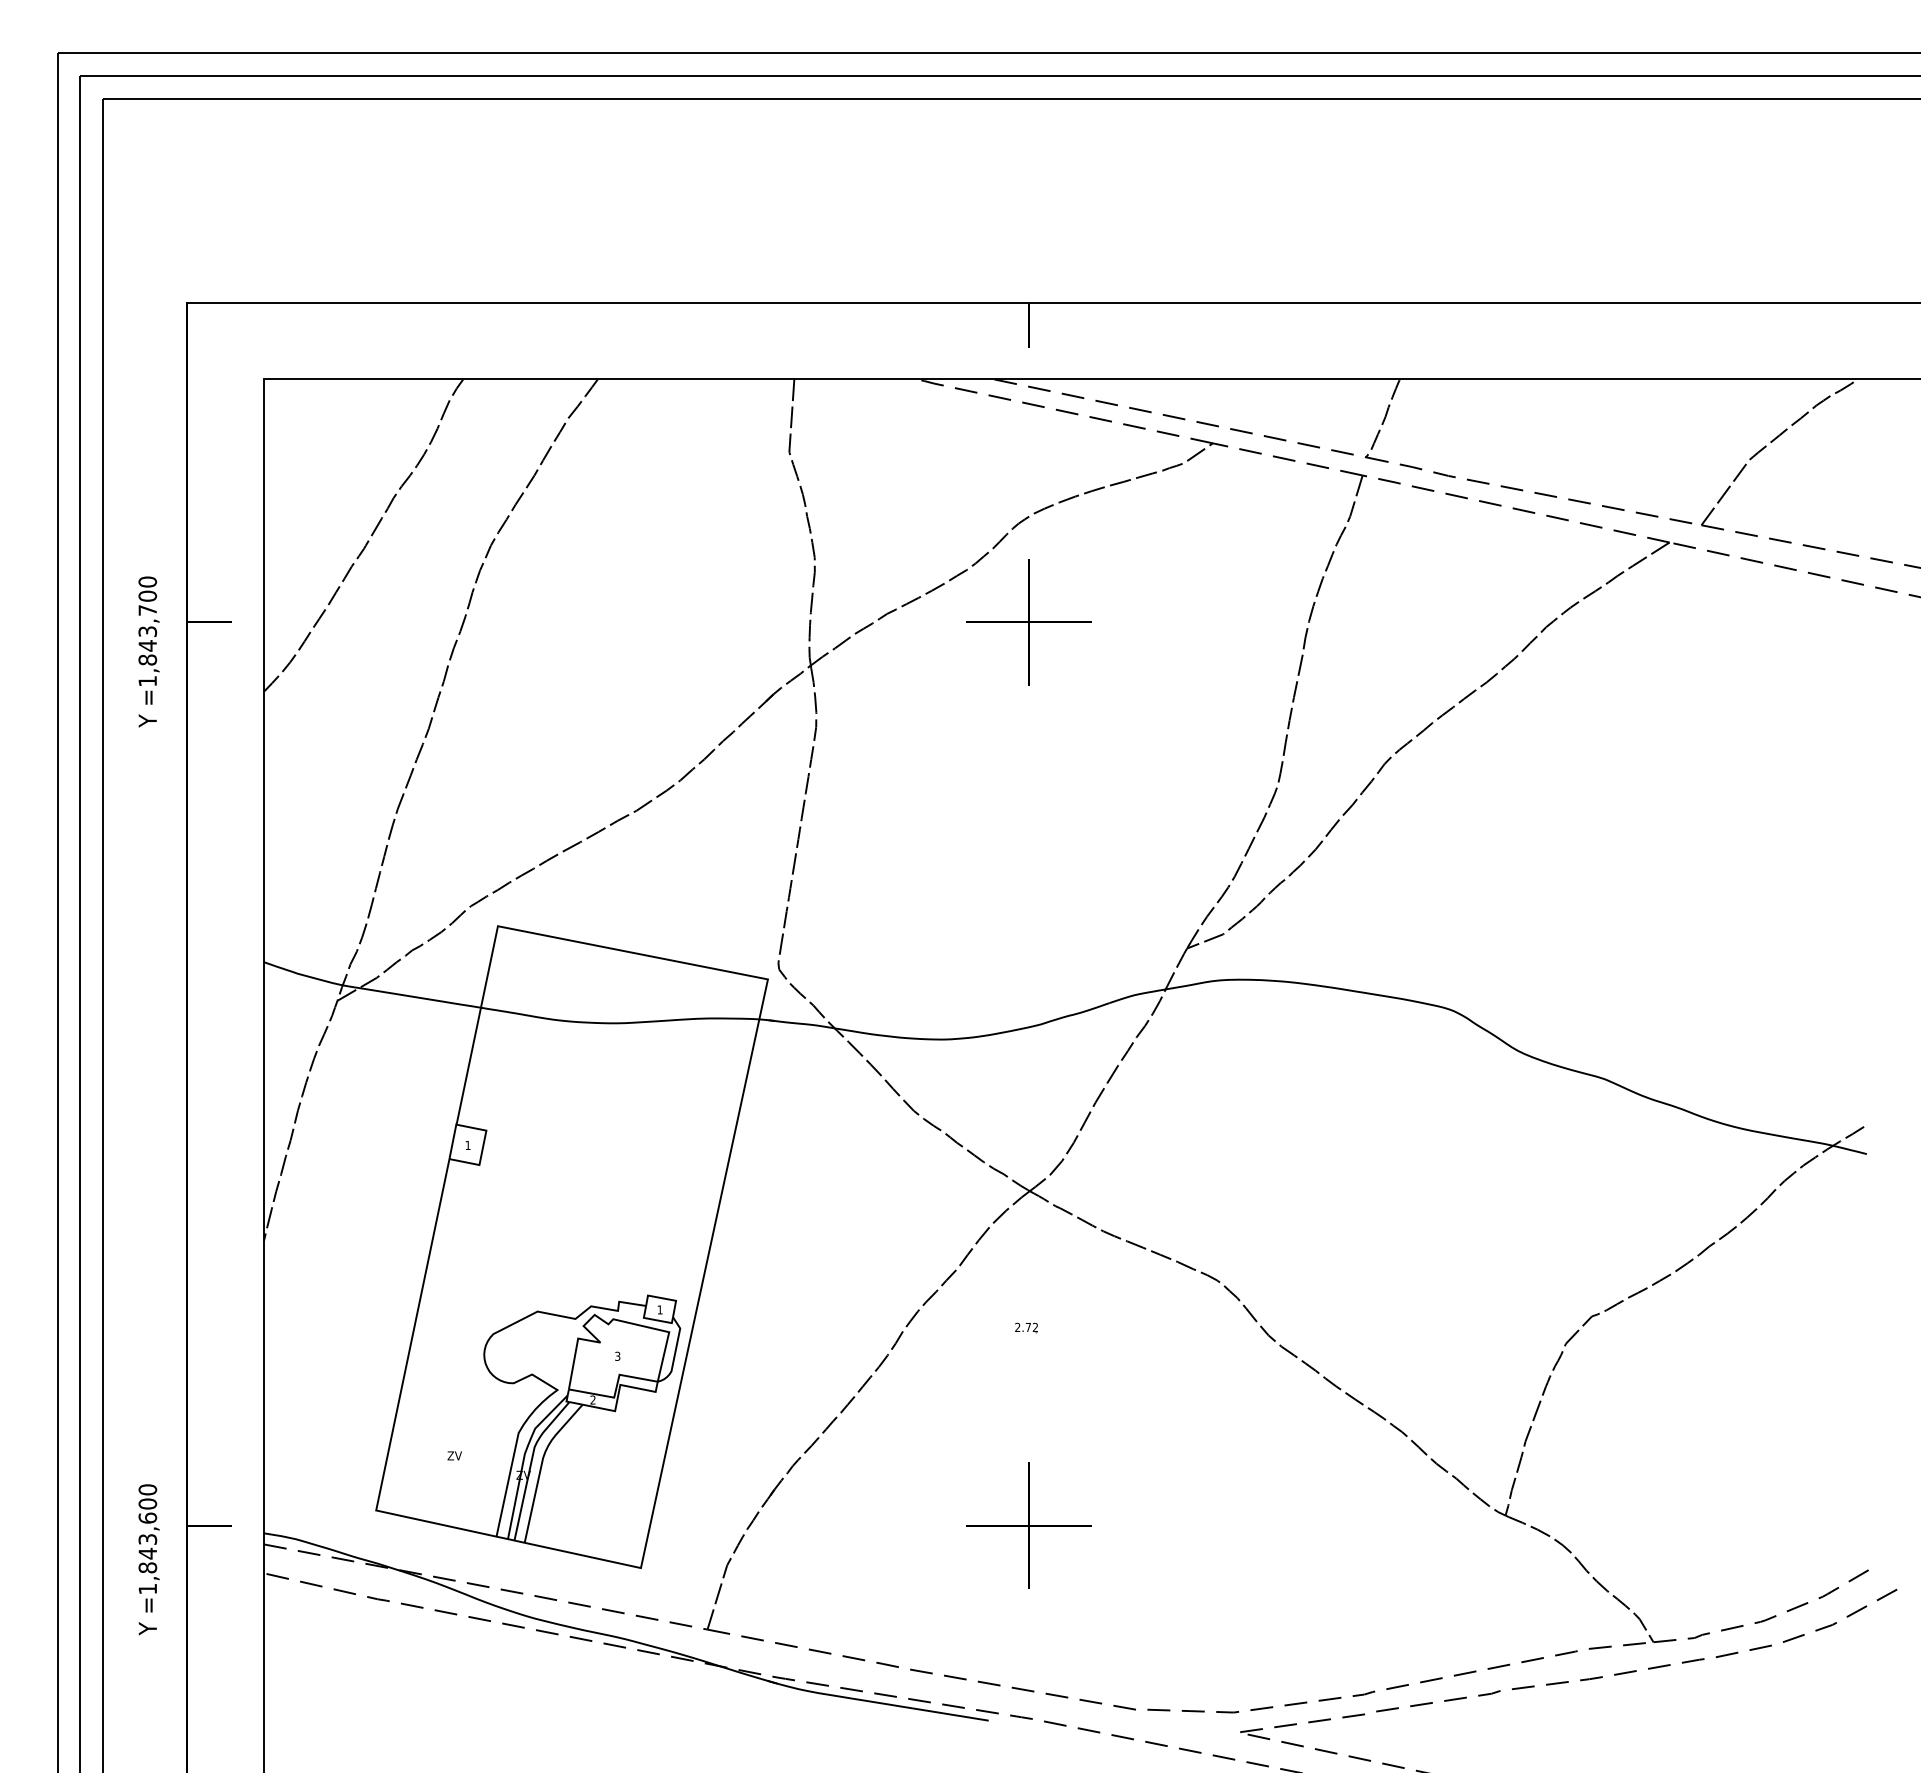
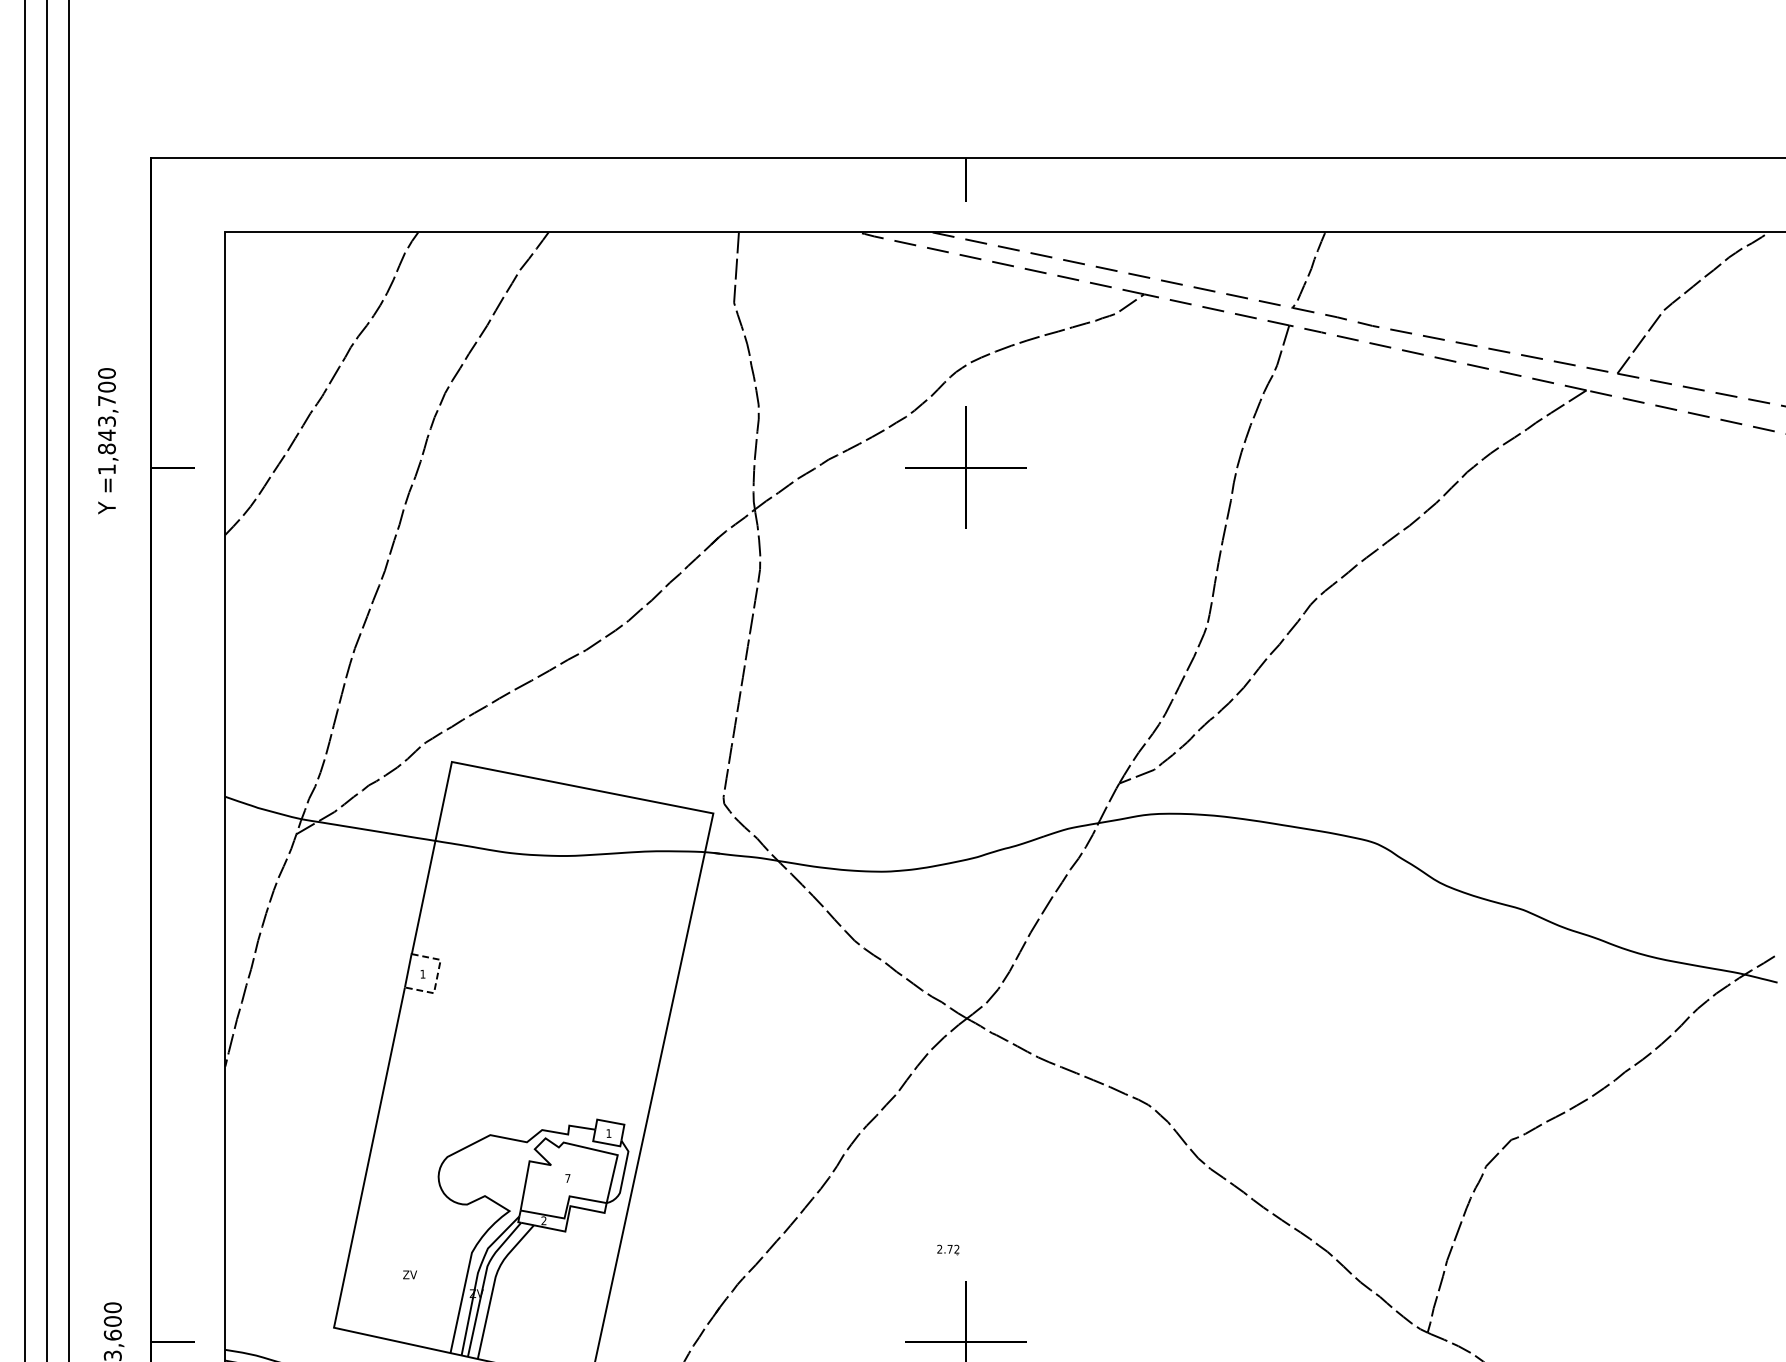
text: (148, 651) -> (107, 440), moved
line: (482, 1147) -> (436, 976), solid -> dashed
part: (1026, 1327) -> (948, 1249), moved
text: (617, 1355) -> (567, 1177), 3 -> 7

